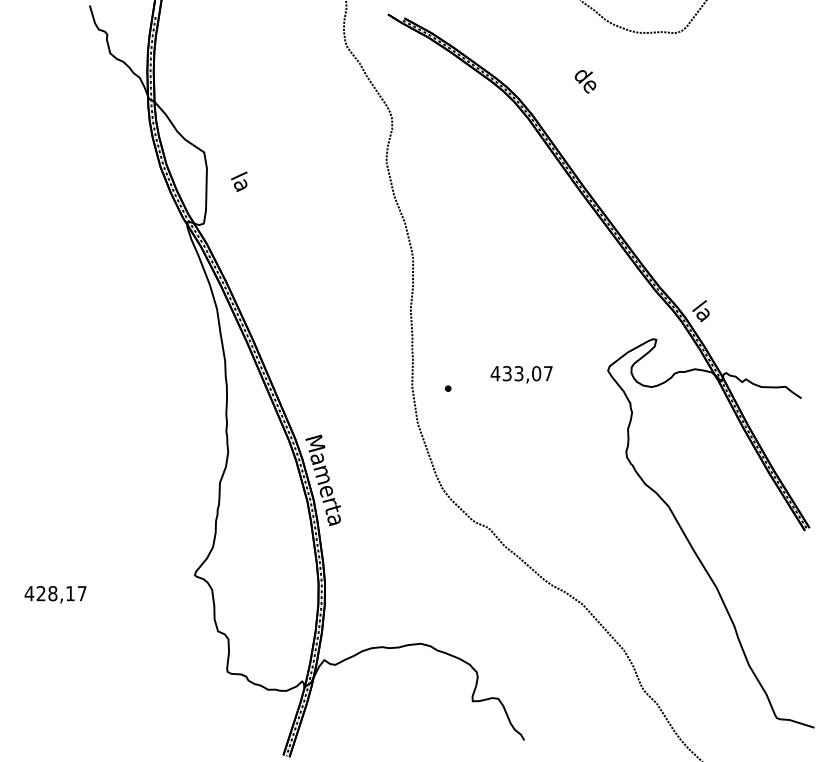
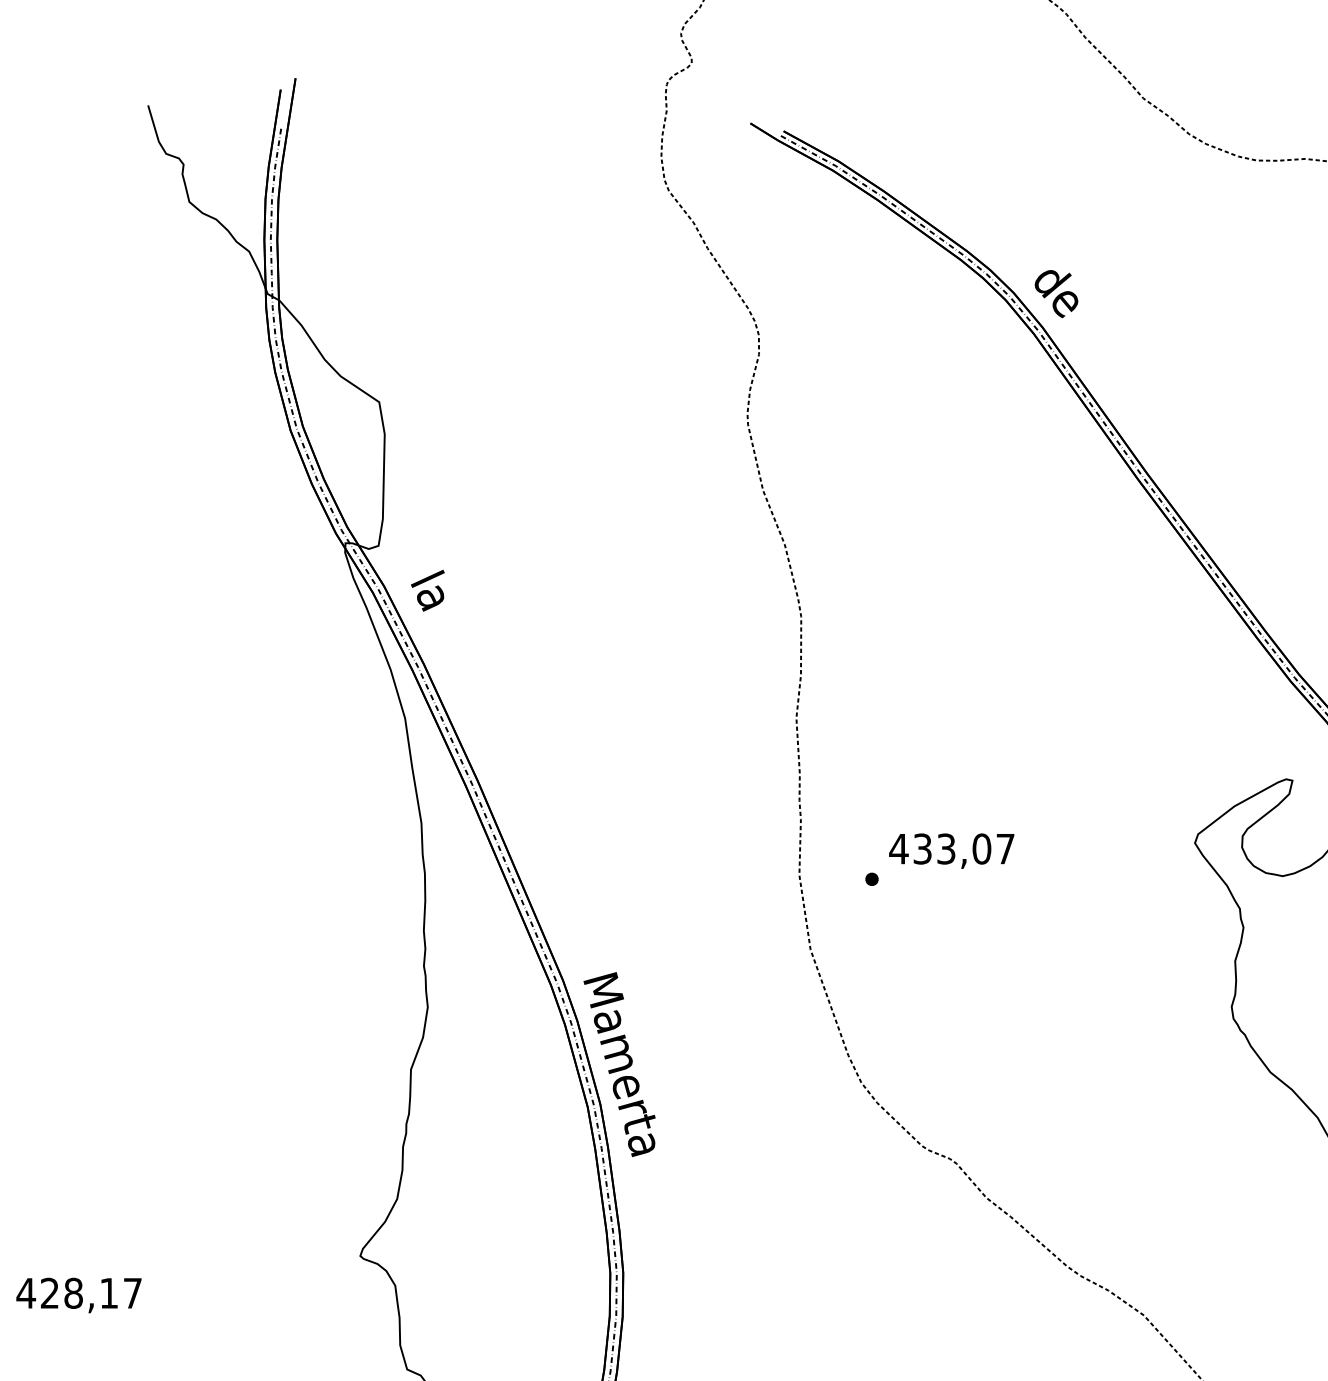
text: (585, 81) -> (1056, 293), moved
text: (239, 181) -> (428, 590), moved
text: (521, 374) -> (951, 850), moved

